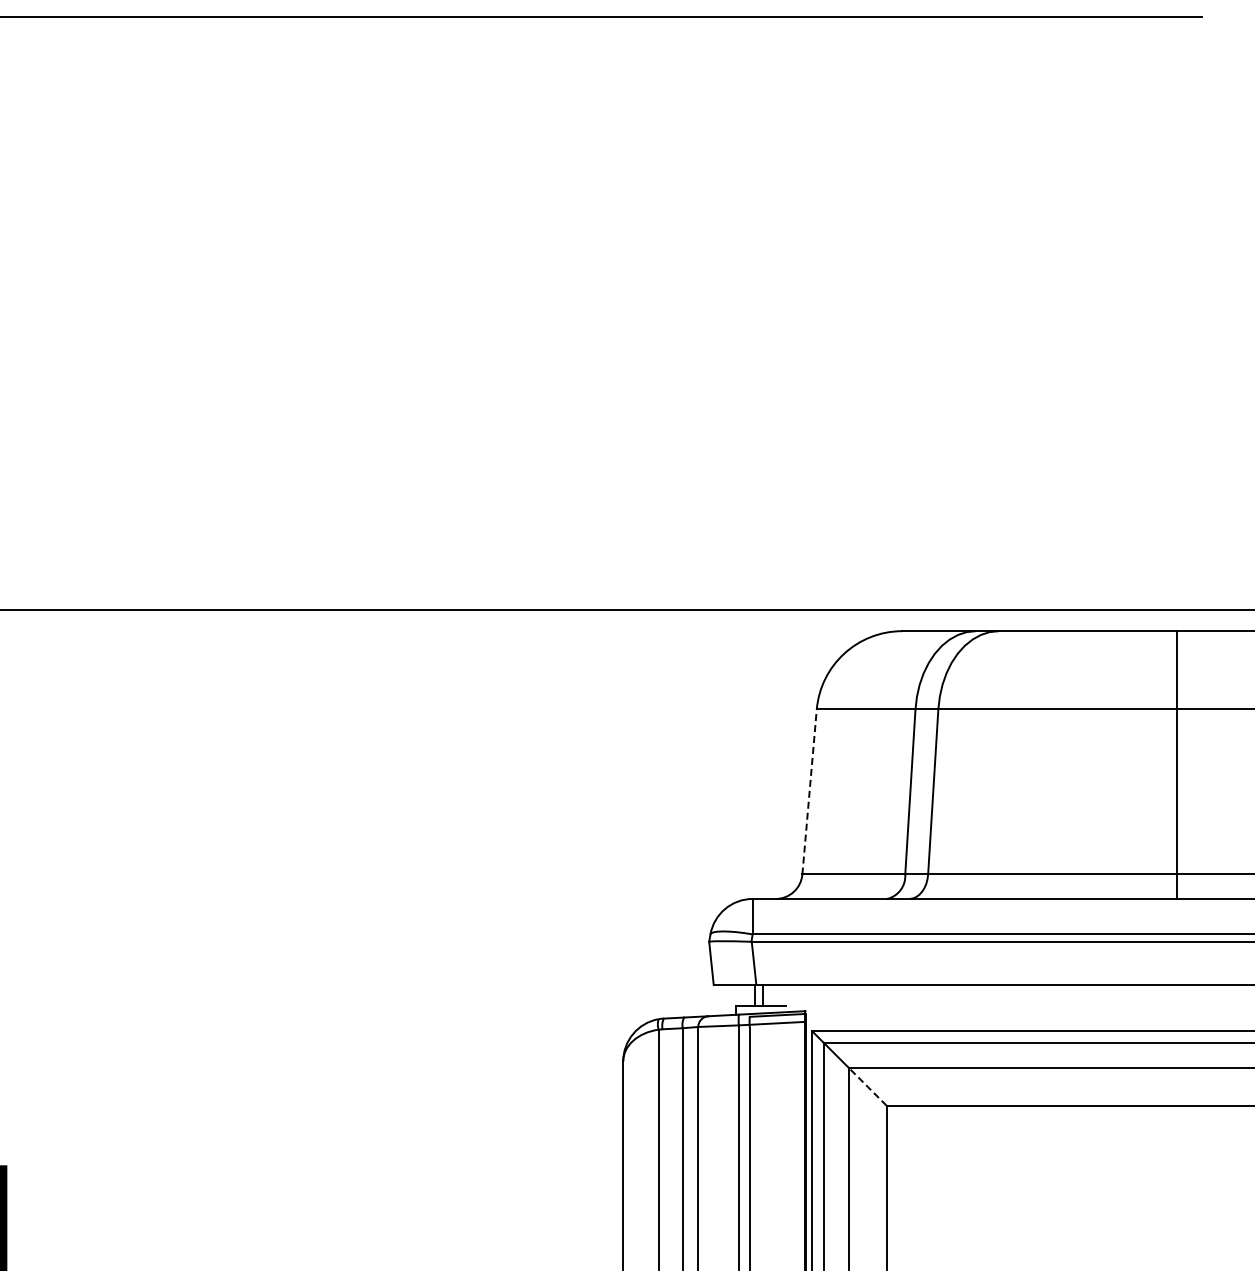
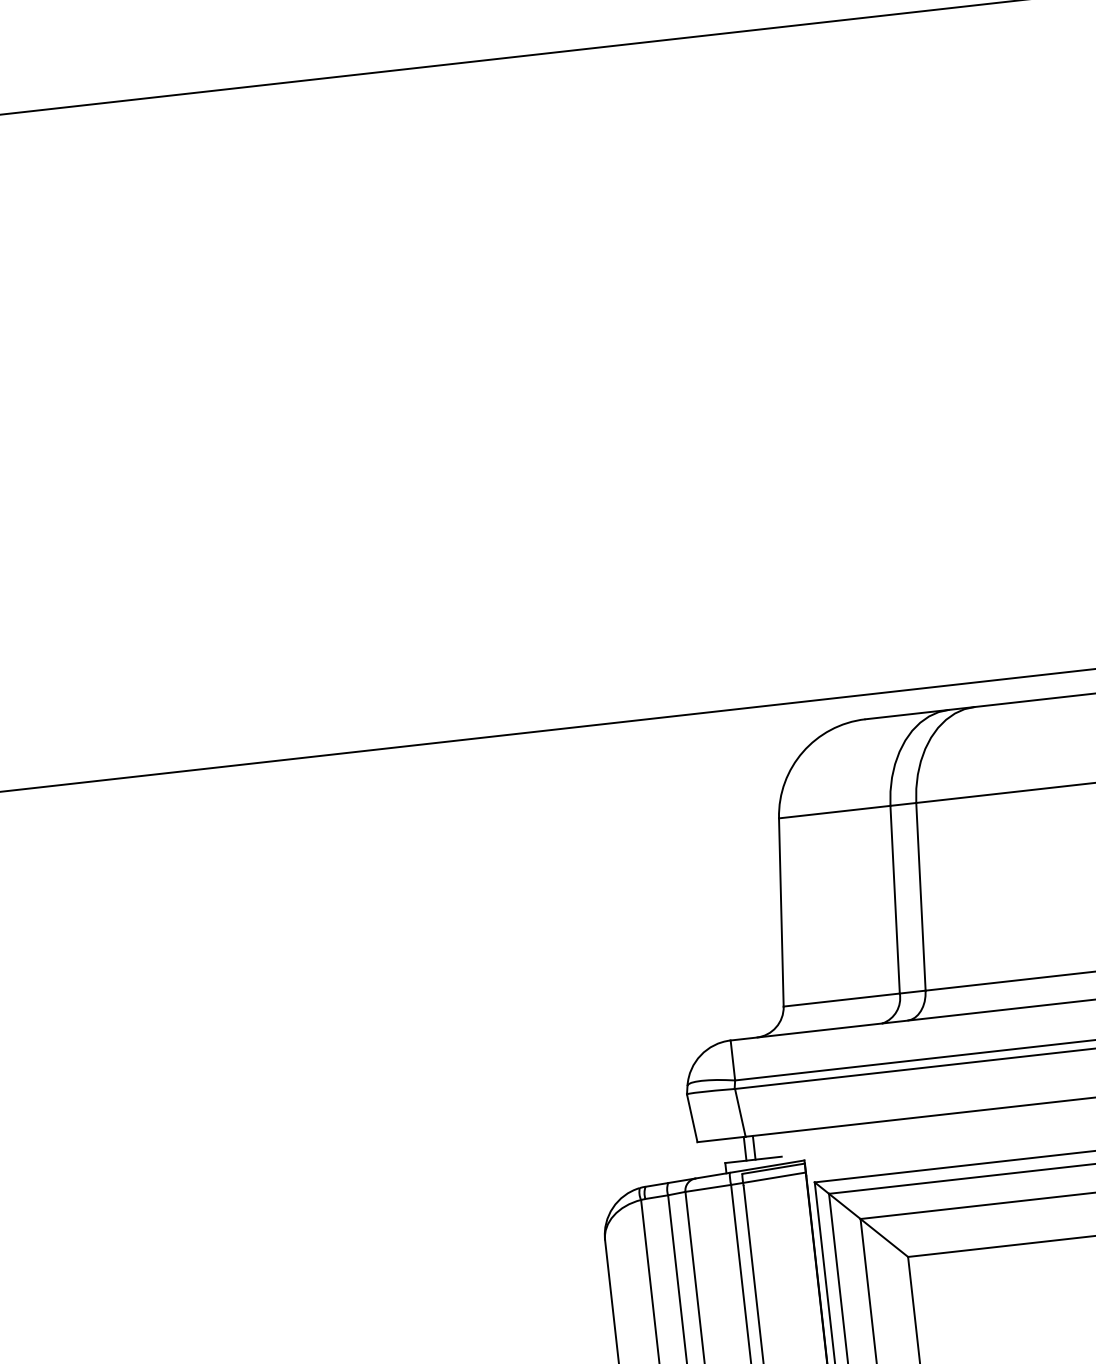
line: (809, 791) -> (781, 911), dashed -> solid
line: (867, 1086) -> (884, 1237), dashed -> solid

